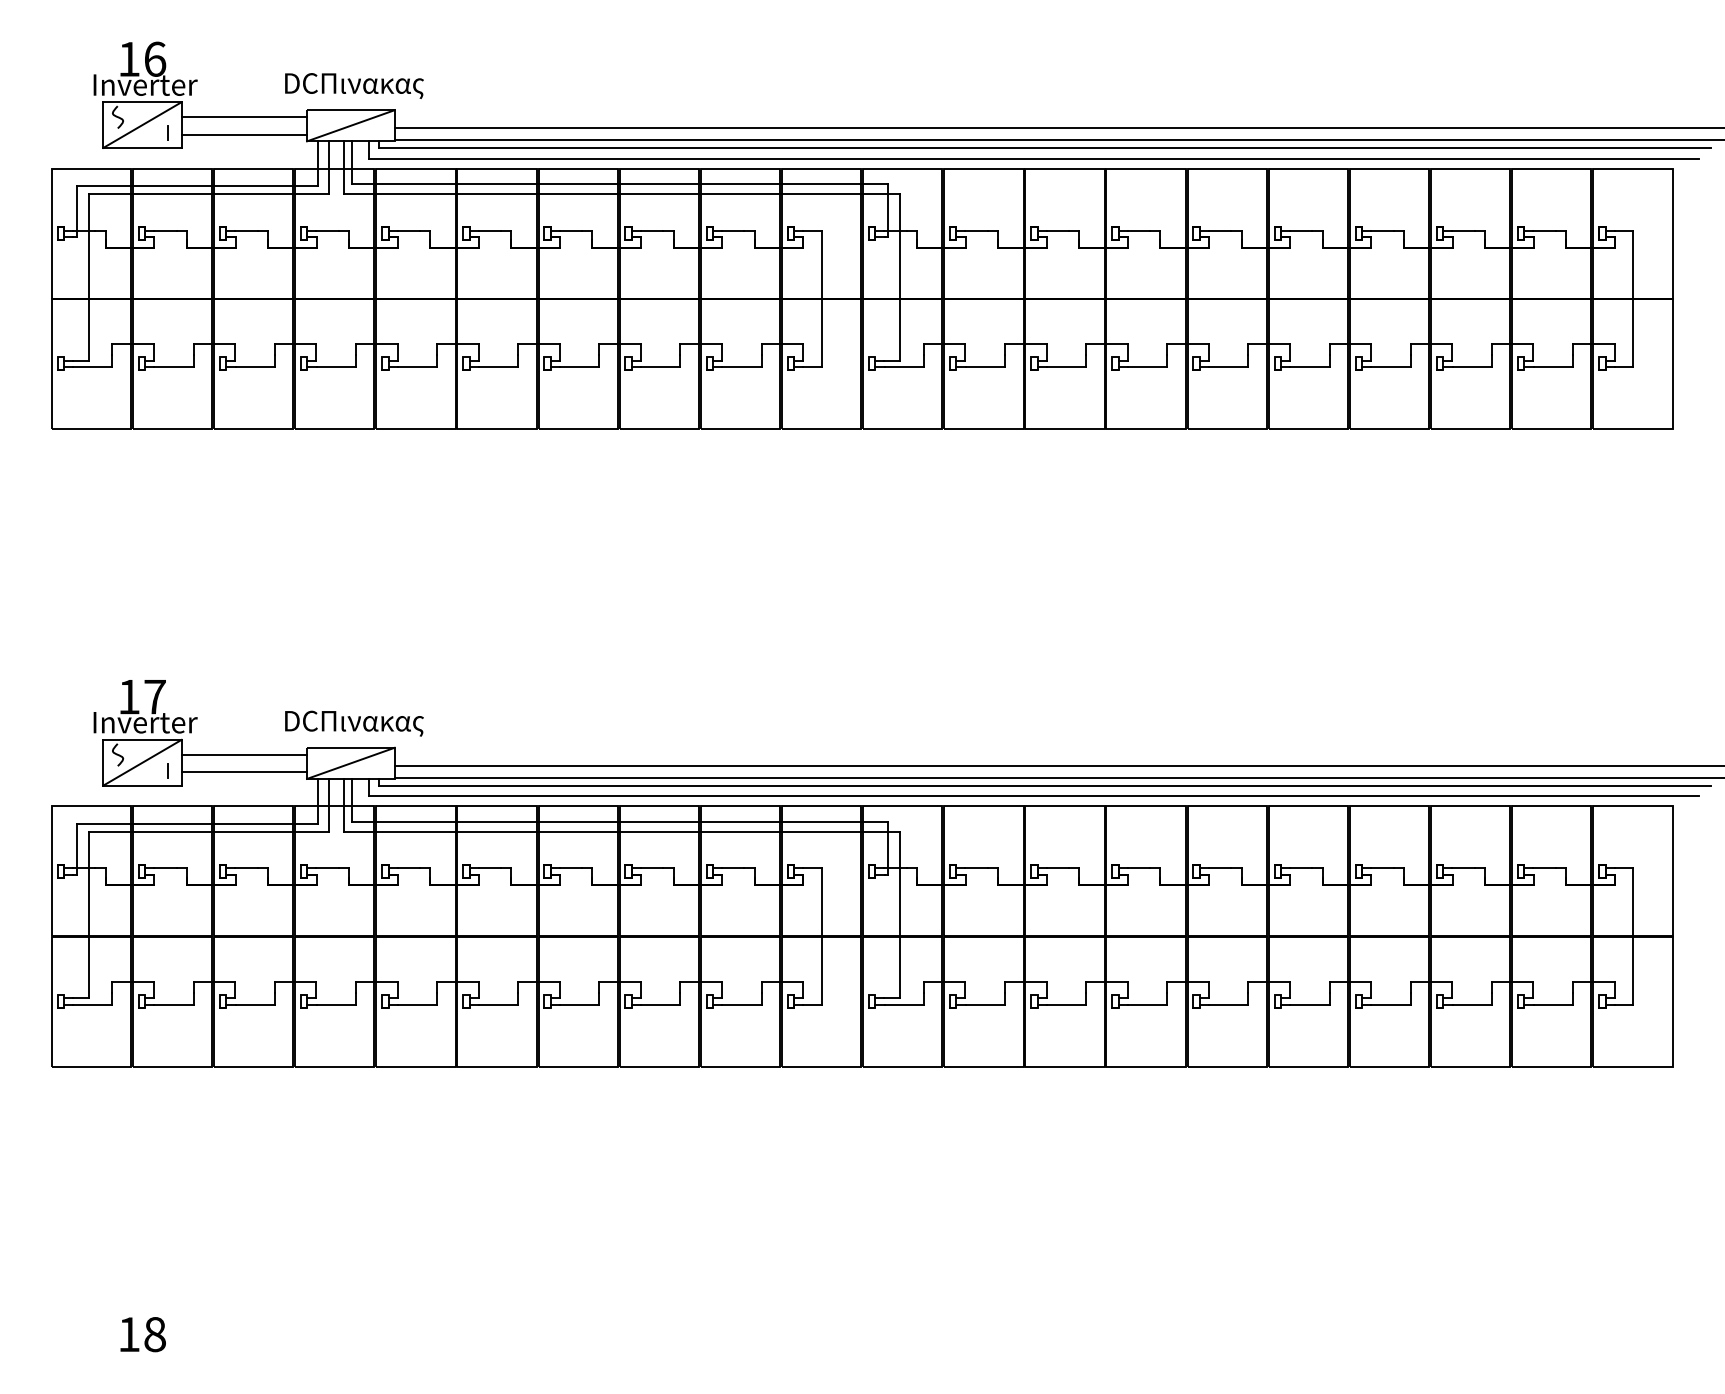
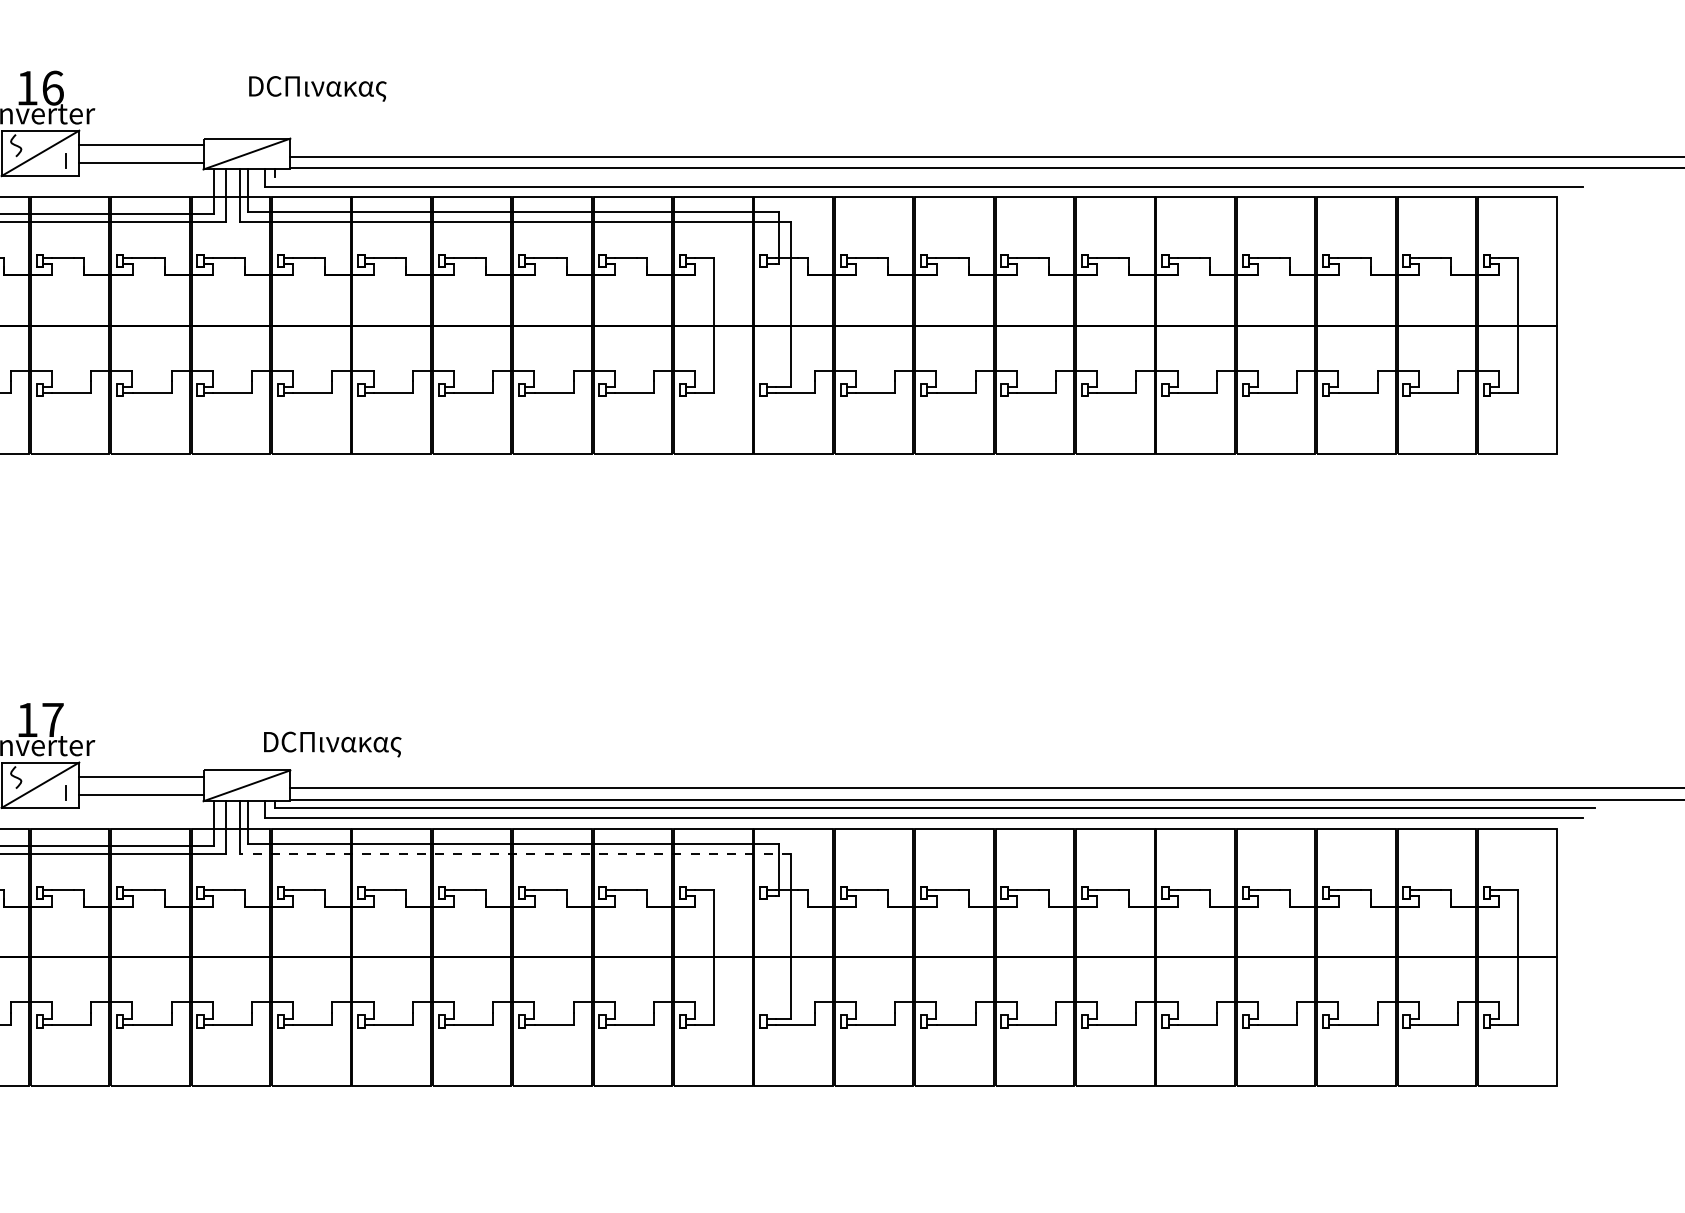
text: (354, 85) -> (317, 88), moved
line: (1044, 148) -> (934, 176), removed
text: (354, 723) -> (332, 744), moved
line: (621, 831) -> (515, 853), solid -> dashed

